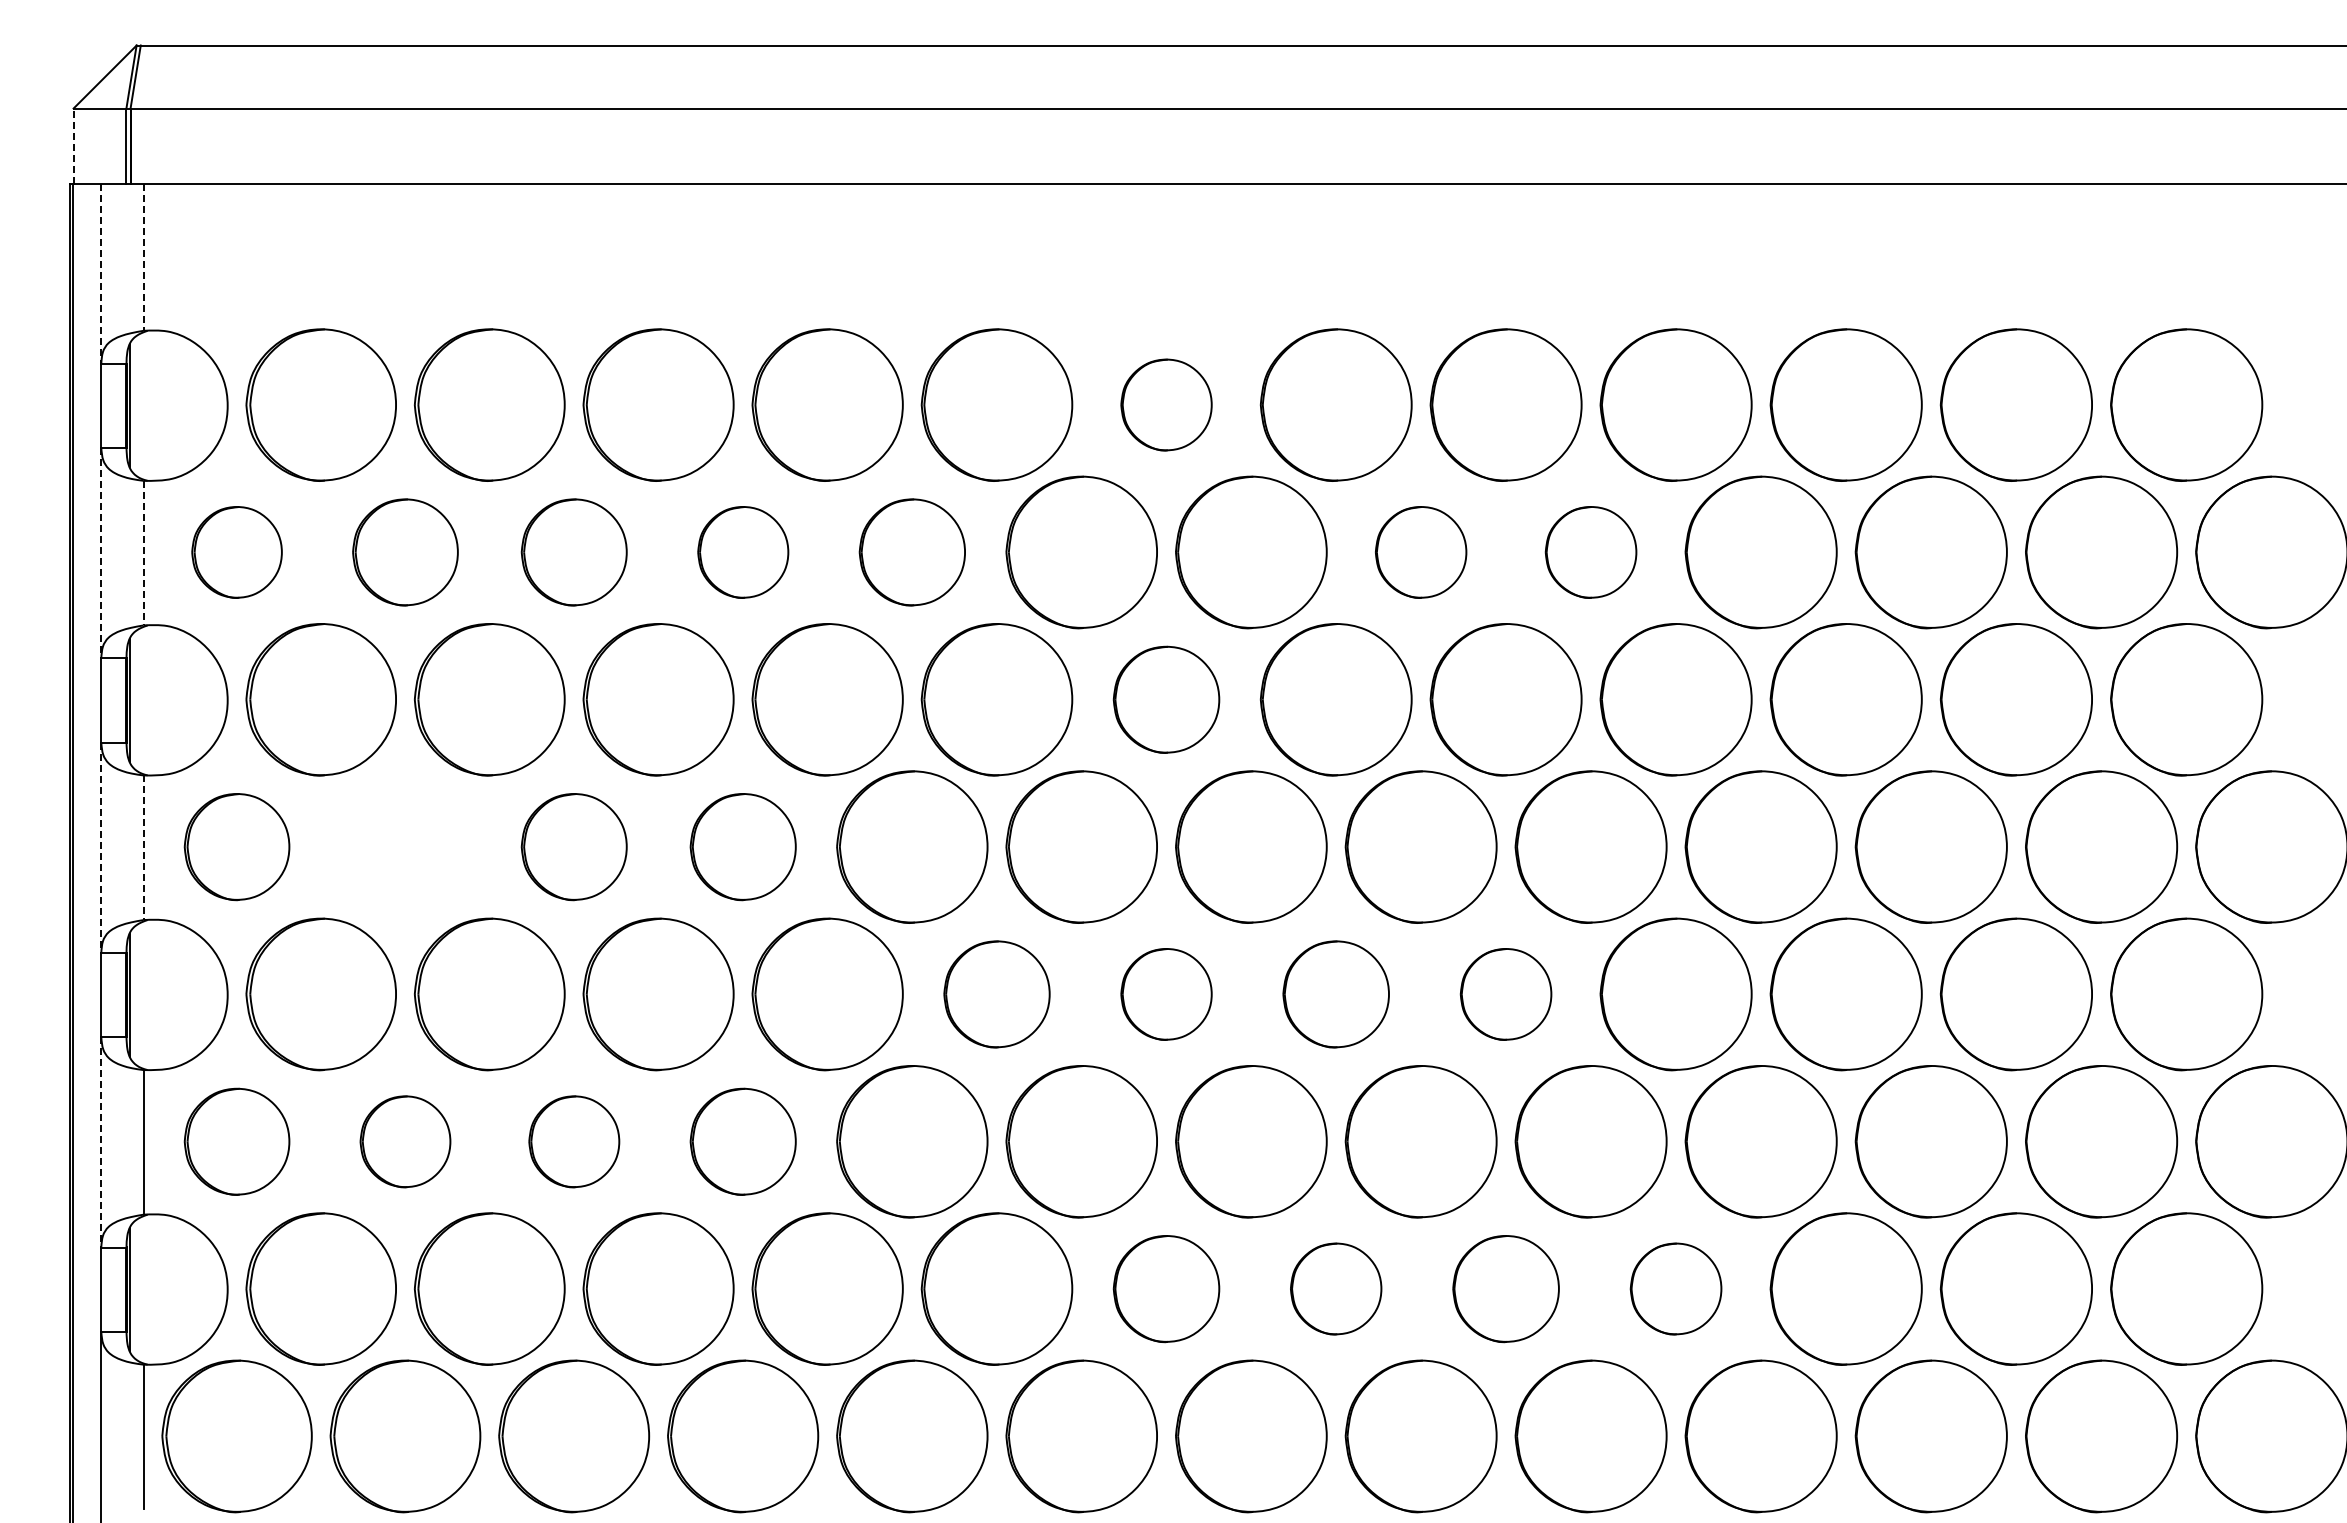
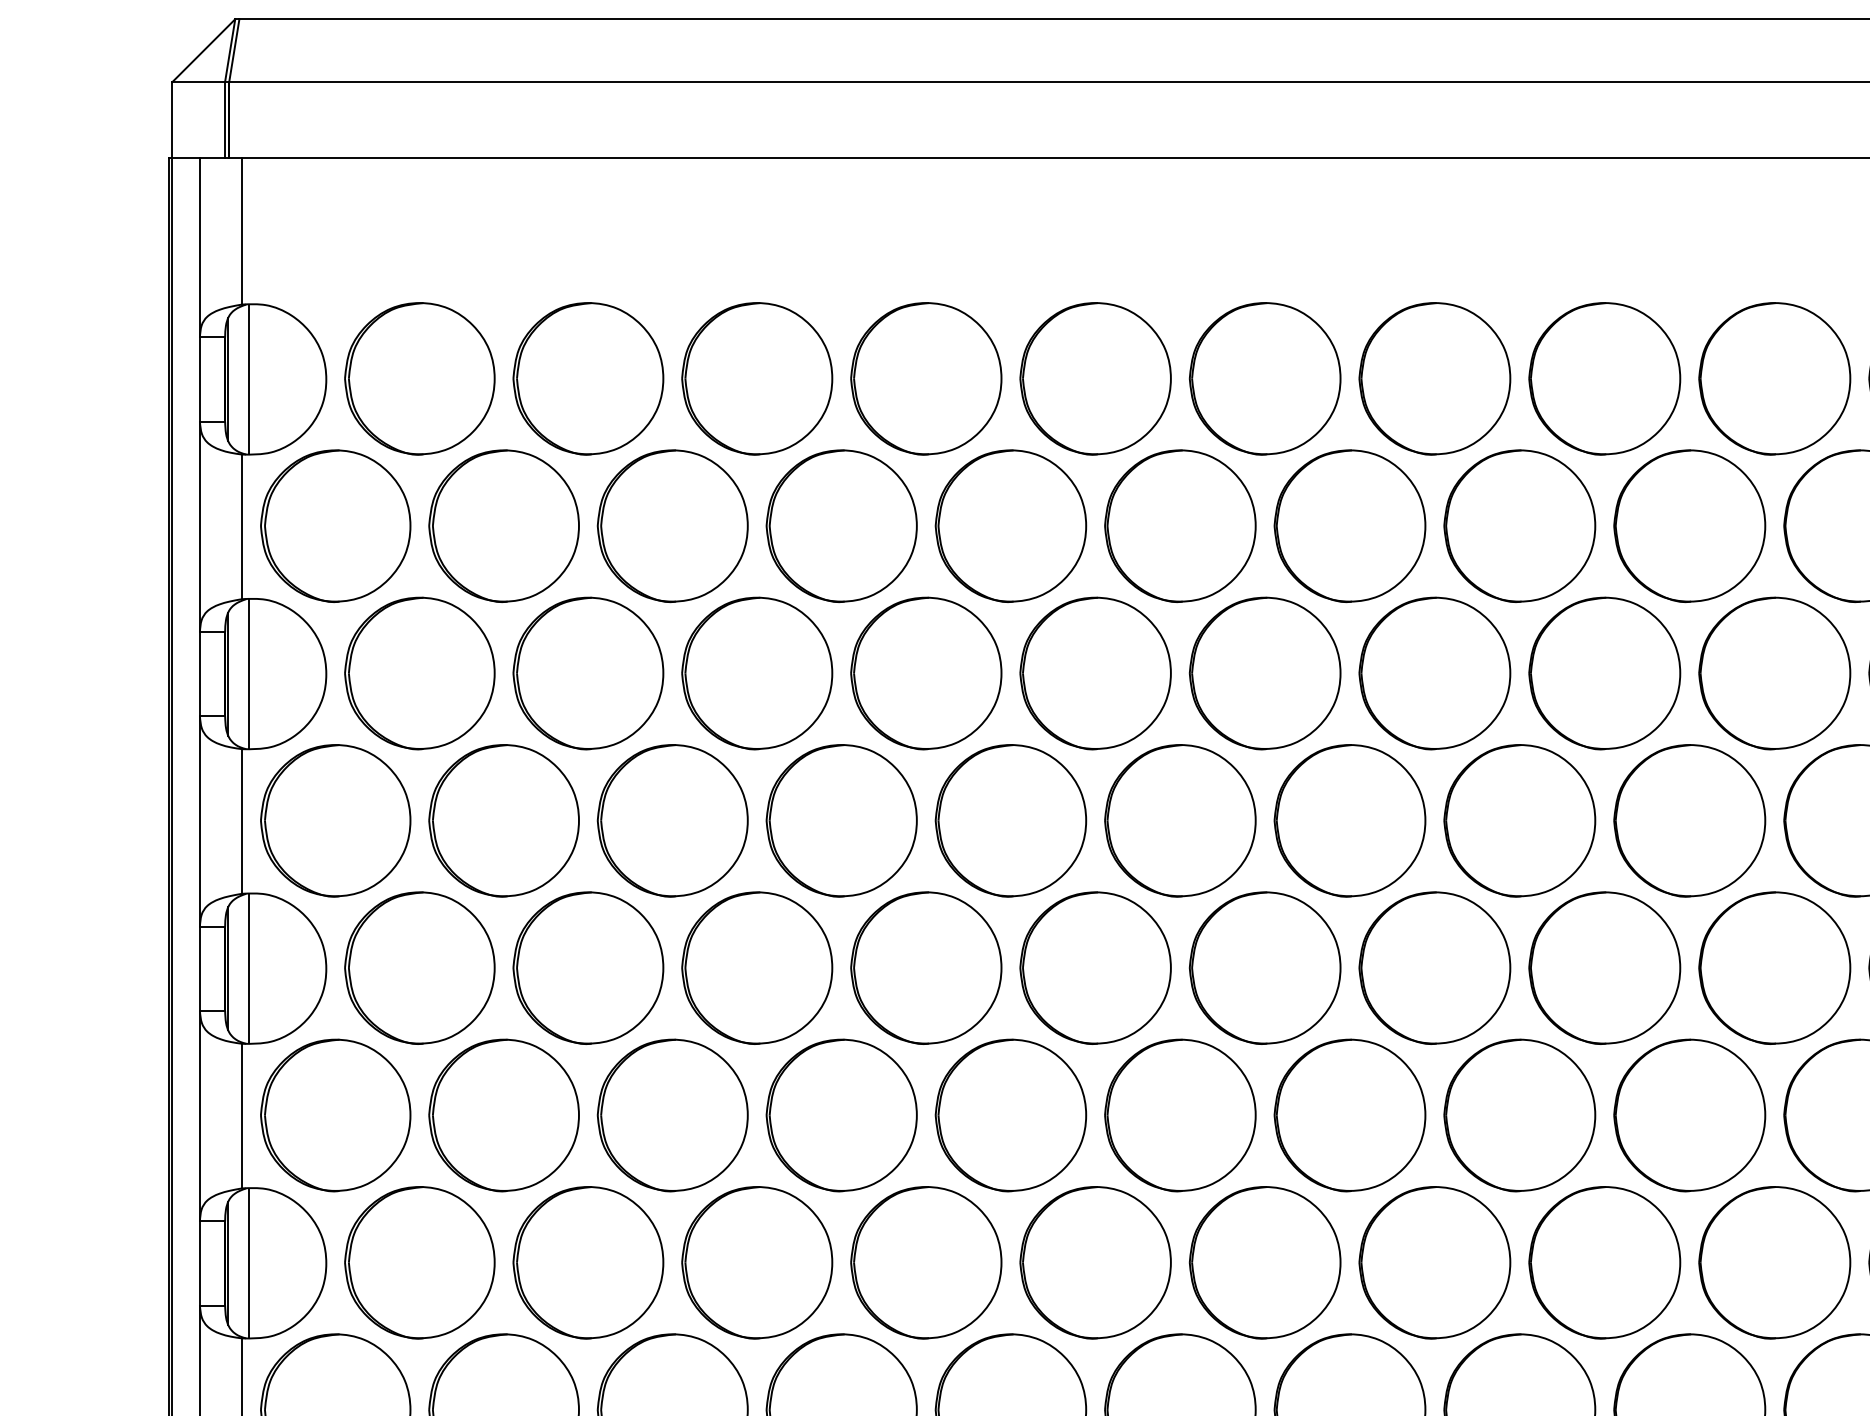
line: (73, 146) -> (172, 120), dashed -> solid
line: (143, 257) -> (242, 231), dashed -> solid
line: (101, 273) -> (200, 247), dashed -> solid
part: (1166, 404) -> (1265, 378), size x1.67
line: (150, 405) -> (249, 379), added
part: (236, 552) -> (335, 526), size x1.67
part: (405, 552) -> (504, 526), size x1.43
part: (574, 552) -> (673, 526), size x1.43
part: (743, 552) -> (842, 526), size x1.67
part: (912, 552) -> (1011, 526), size x1.43
part: (1420, 552) -> (1519, 526), size x1.67
part: (1590, 552) -> (1689, 526), size x1.67
line: (101, 553) -> (200, 527), dashed -> solid
line: (143, 553) -> (242, 527), dashed -> solid
line: (150, 699) -> (249, 673), added
part: (1166, 699) -> (1265, 673), size x1.43
part: (236, 846) -> (335, 820), size x1.43
part: (405, 846) -> (504, 820), added
part: (574, 846) -> (673, 820), size x1.43
part: (743, 846) -> (842, 820), size x1.43
line: (101, 848) -> (200, 822), dashed -> solid
line: (143, 848) -> (242, 822), dashed -> solid
line: (150, 994) -> (249, 968), added
part: (996, 994) -> (1095, 968), size x1.43
part: (1166, 994) -> (1265, 968), size x1.67
part: (1335, 994) -> (1434, 968), size x1.43
part: (1505, 994) -> (1604, 968), size x1.67
part: (236, 1141) -> (335, 1115), size x1.43
part: (405, 1141) -> (504, 1115), size x1.67
part: (574, 1141) -> (673, 1115), size x1.67
part: (743, 1141) -> (842, 1115), size x1.43
line: (101, 1142) -> (200, 1116), dashed -> solid
part: (1166, 1288) -> (1265, 1262), size x1.43
part: (1335, 1288) -> (1434, 1262), size x1.67
part: (1505, 1288) -> (1604, 1262), size x1.43
part: (1675, 1288) -> (1774, 1262), size x1.67
line: (150, 1289) -> (249, 1263), added

